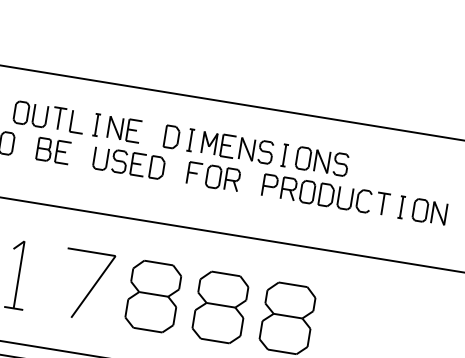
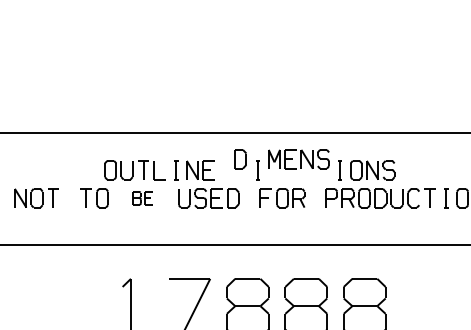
part: (171, 137) -> (240, 159), moved
part: (237, 148) -> (298, 159), moved
part: (52, 151) -> (142, 198), size x0.7

